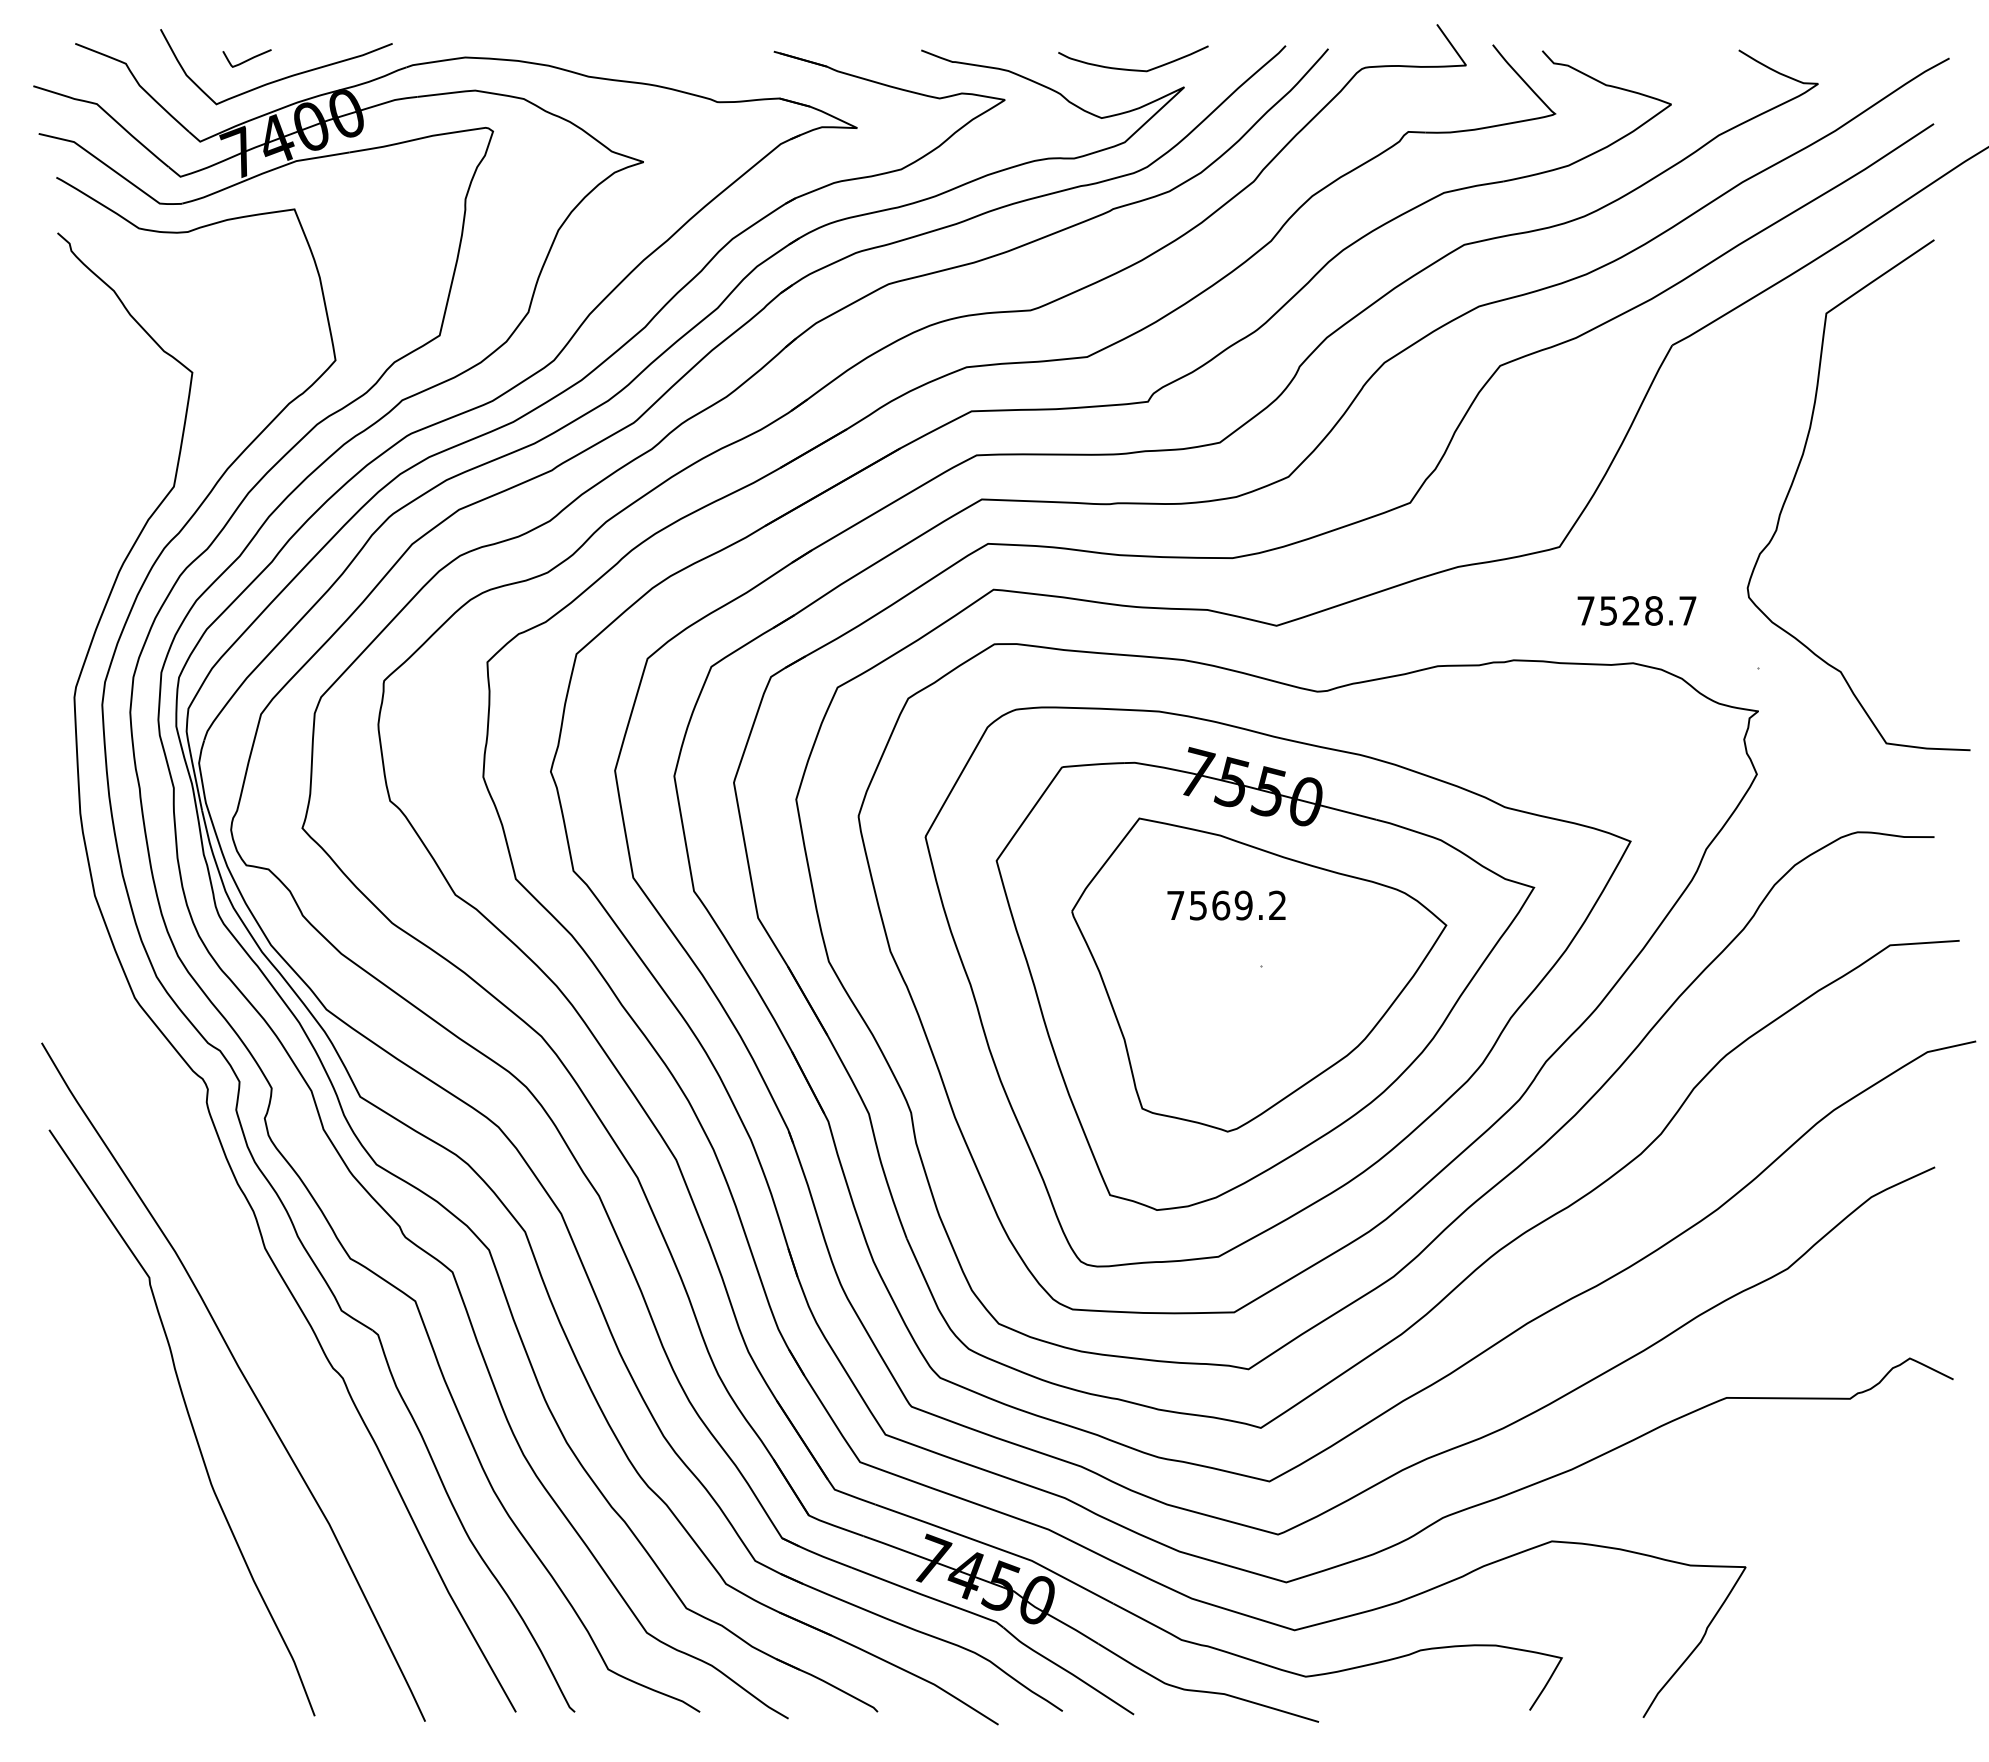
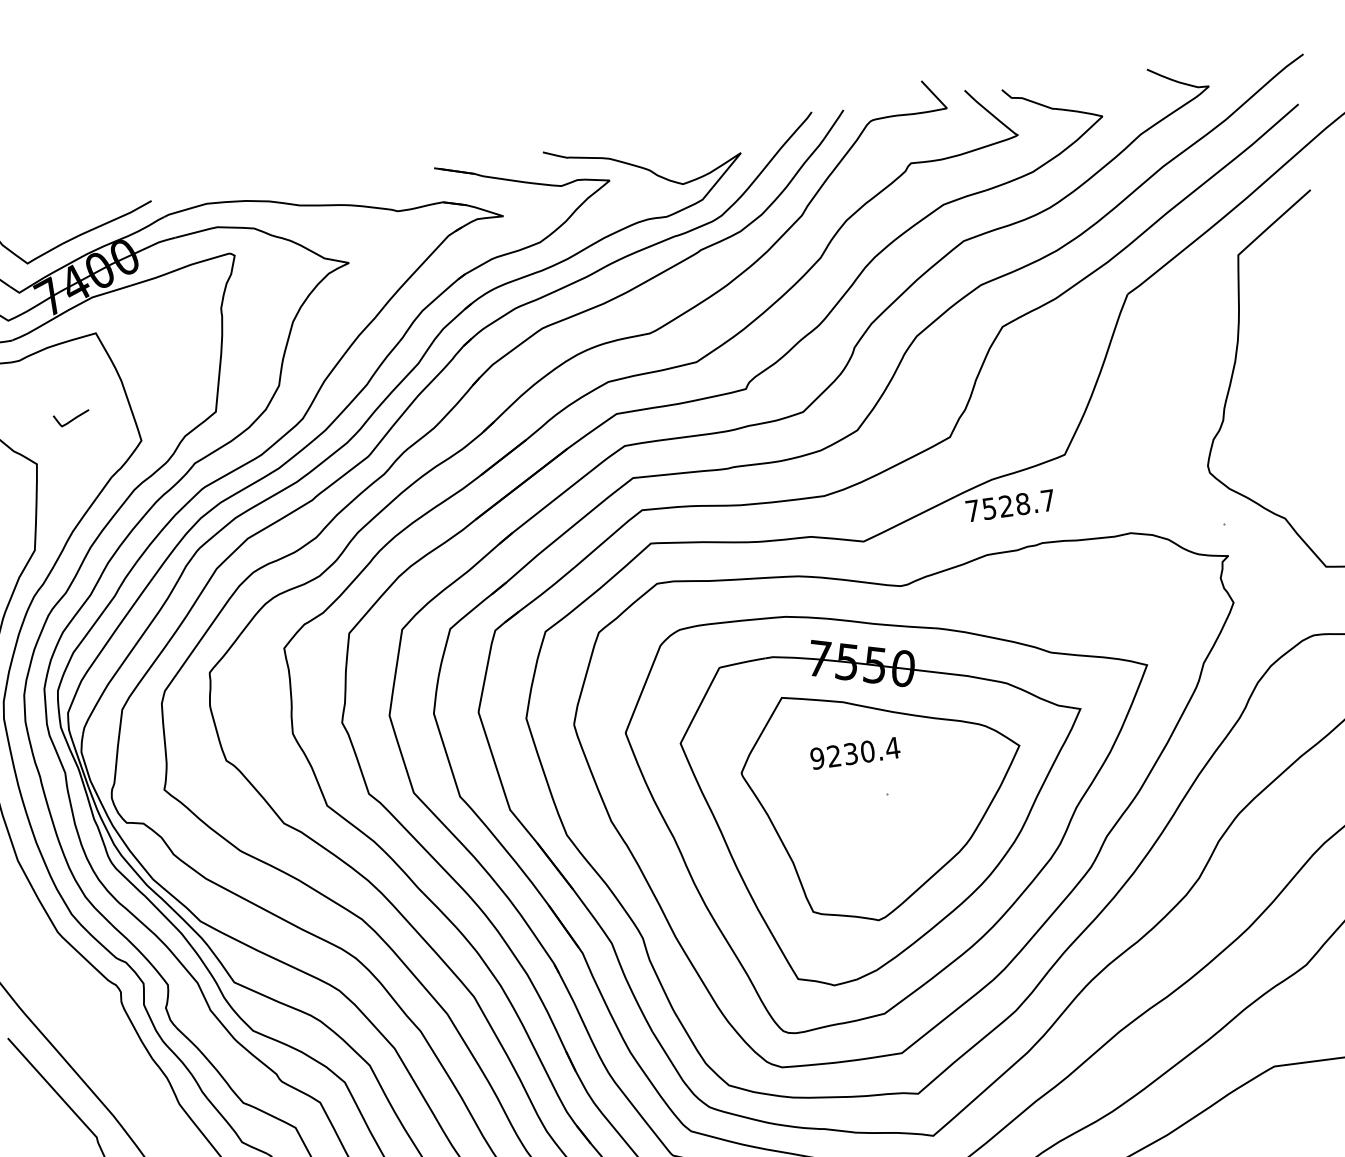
curve: (246, 59) -> (71, 419), moved
curve: (1133, 69) -> (701, 145), removed
text: (1636, 610) -> (1009, 505), moved
text: (1226, 905) -> (854, 753), 7569.2 -> 9230.4

